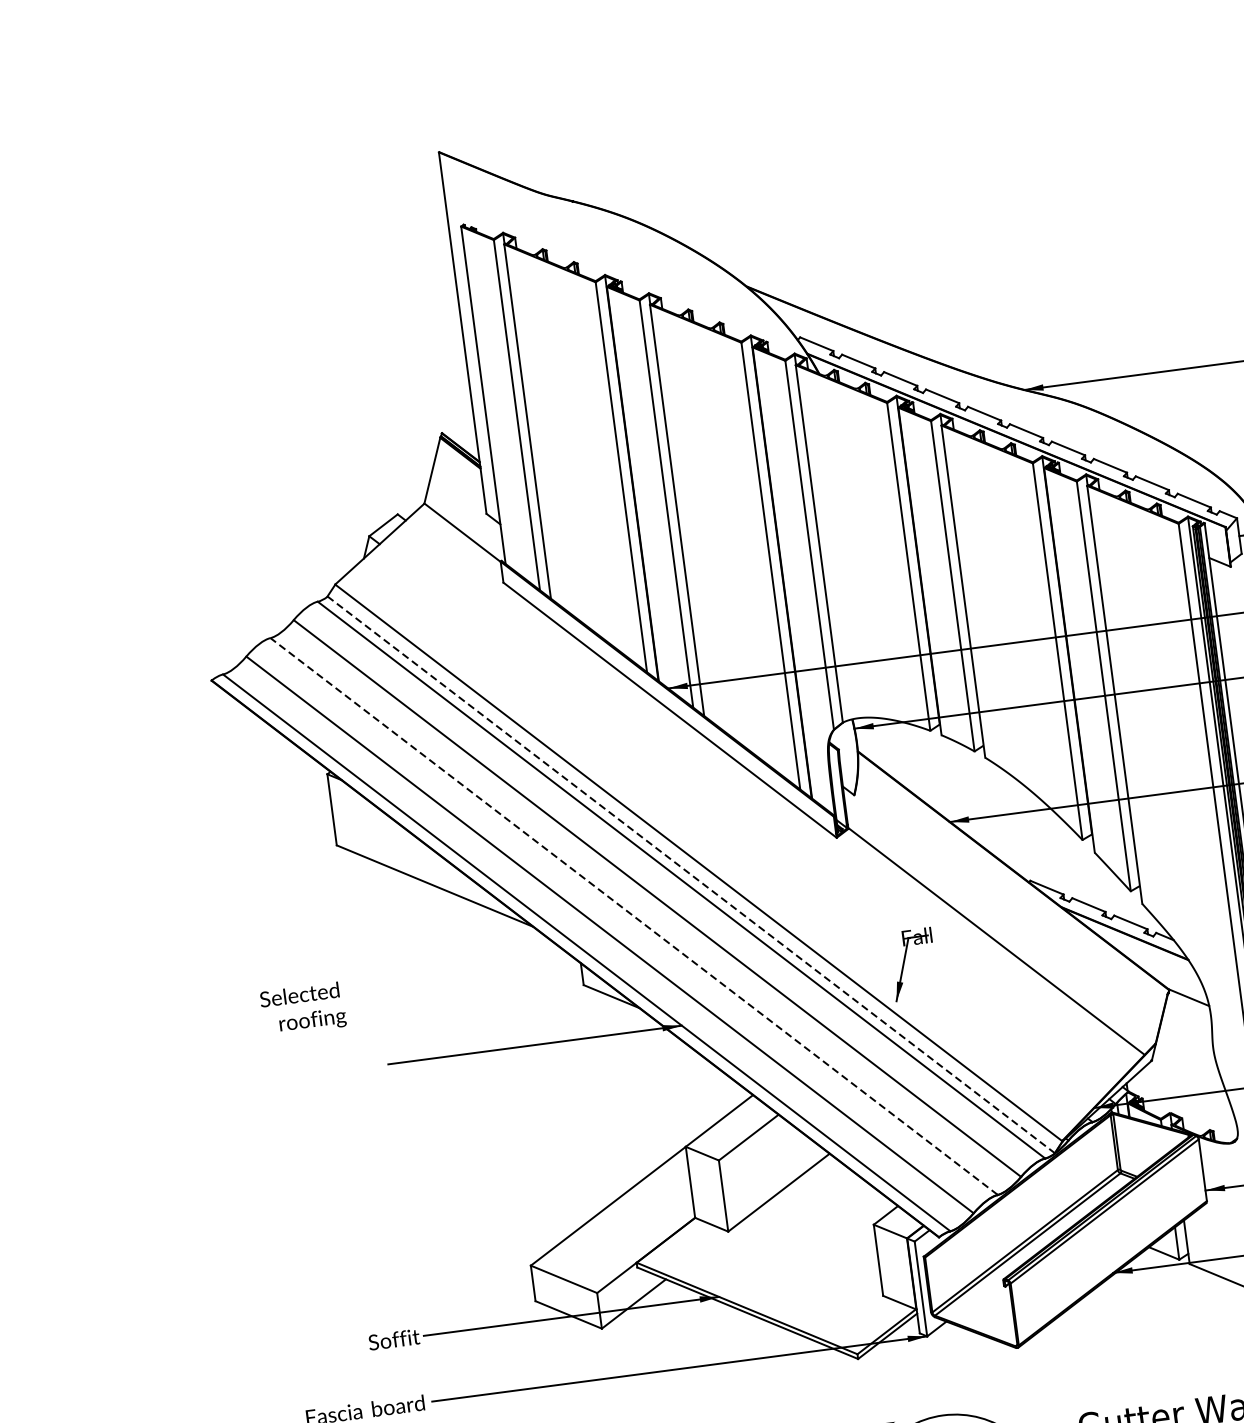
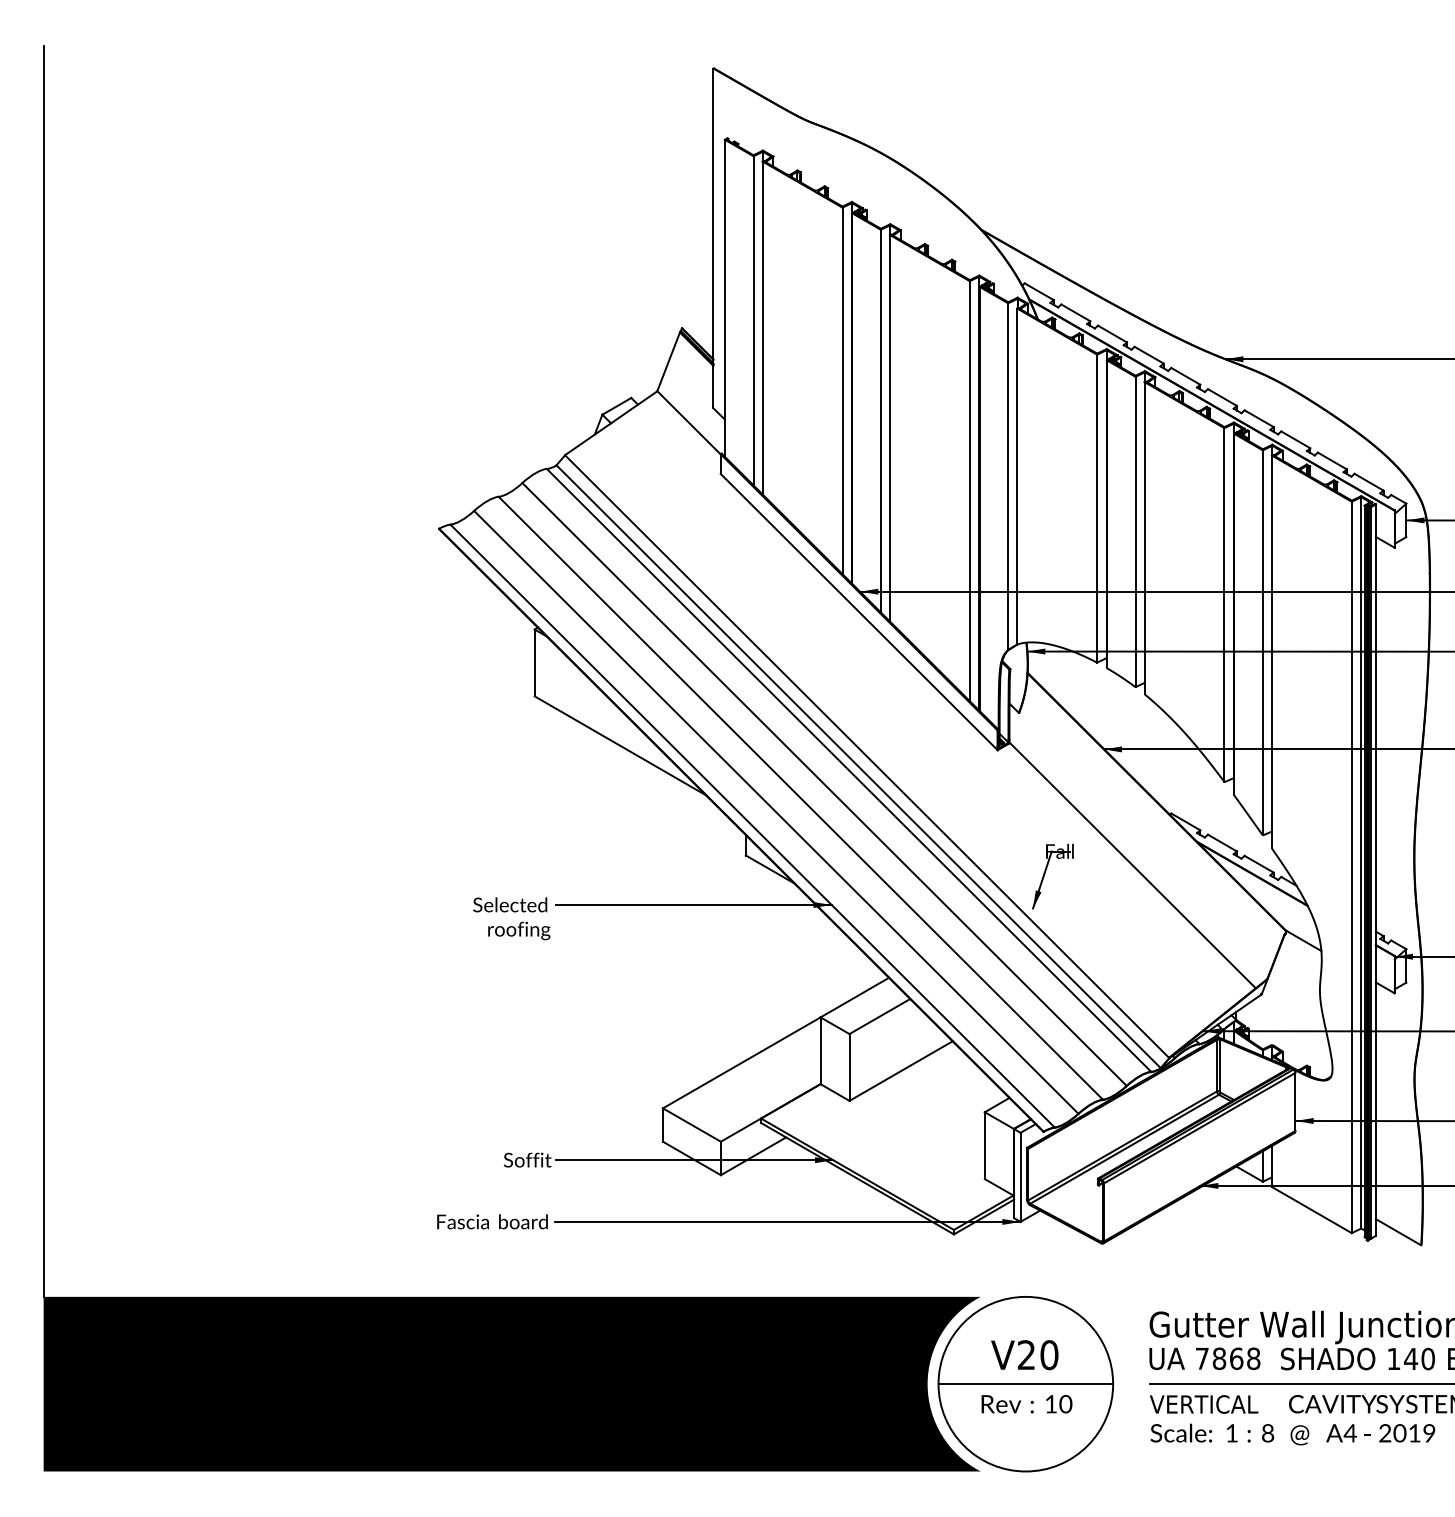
line: (691, 874) -> (858, 766), dashed -> solid
line: (633, 916) -> (800, 798), dashed -> solid
text: (302, 1009) -> (511, 918), moved

